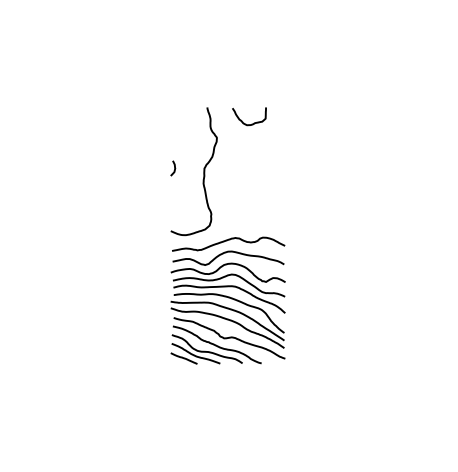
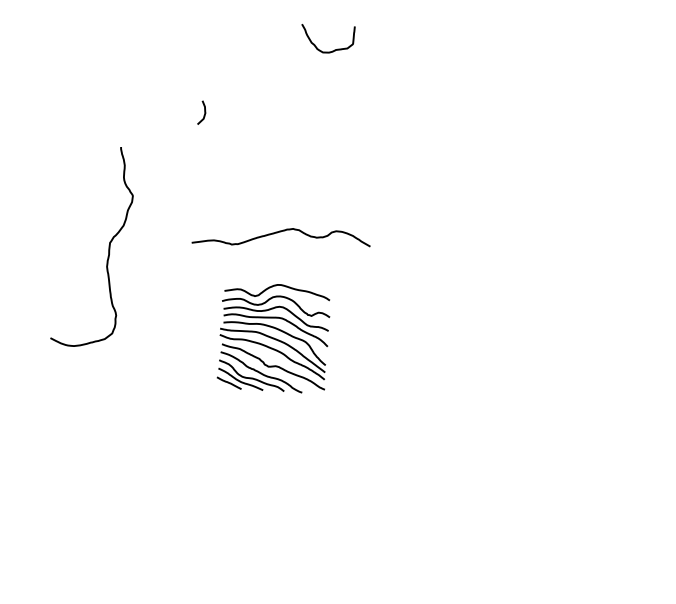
curve: (203, 171) -> (108, 247), moved
part: (227, 307) -> (273, 337), size x0.6

